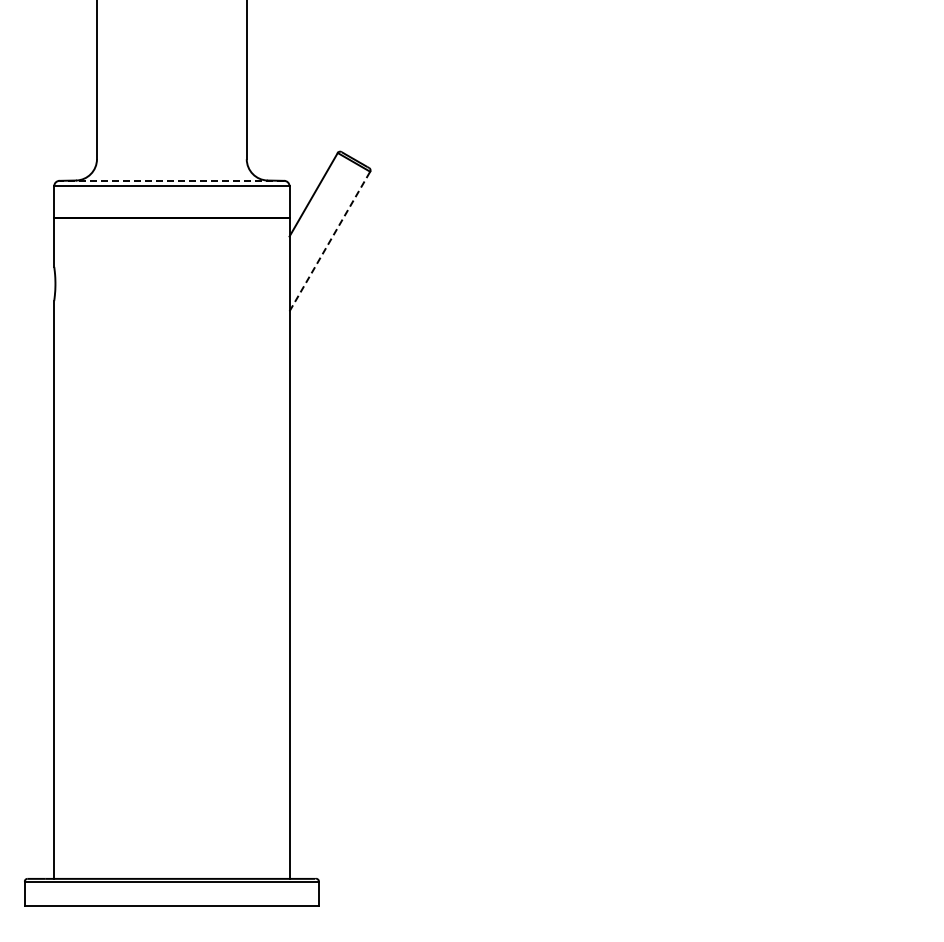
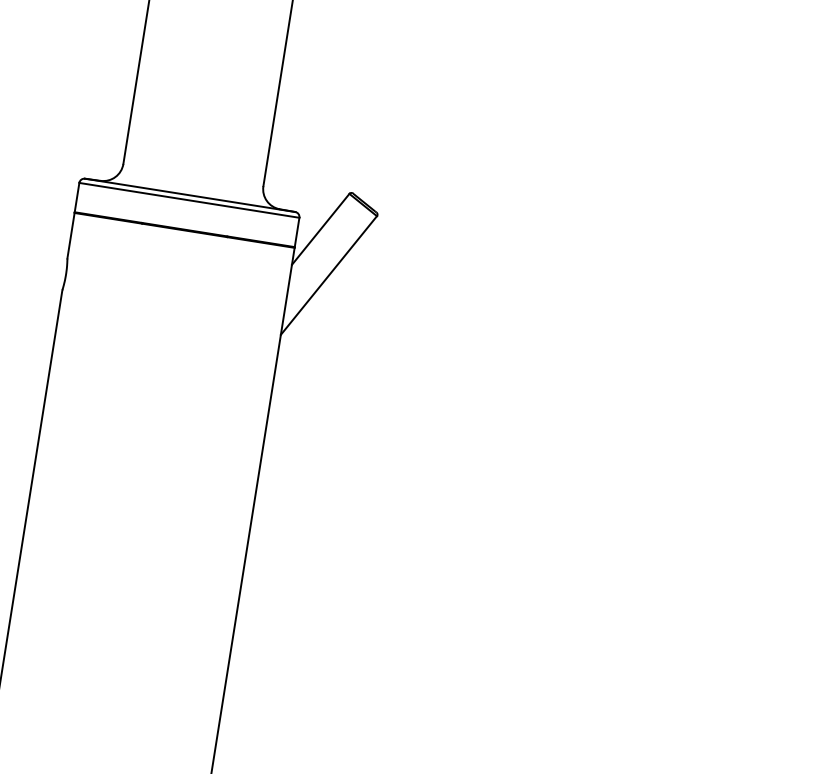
line: (171, 180) -> (189, 194), dashed -> solid
line: (329, 241) -> (328, 275), dashed -> solid

